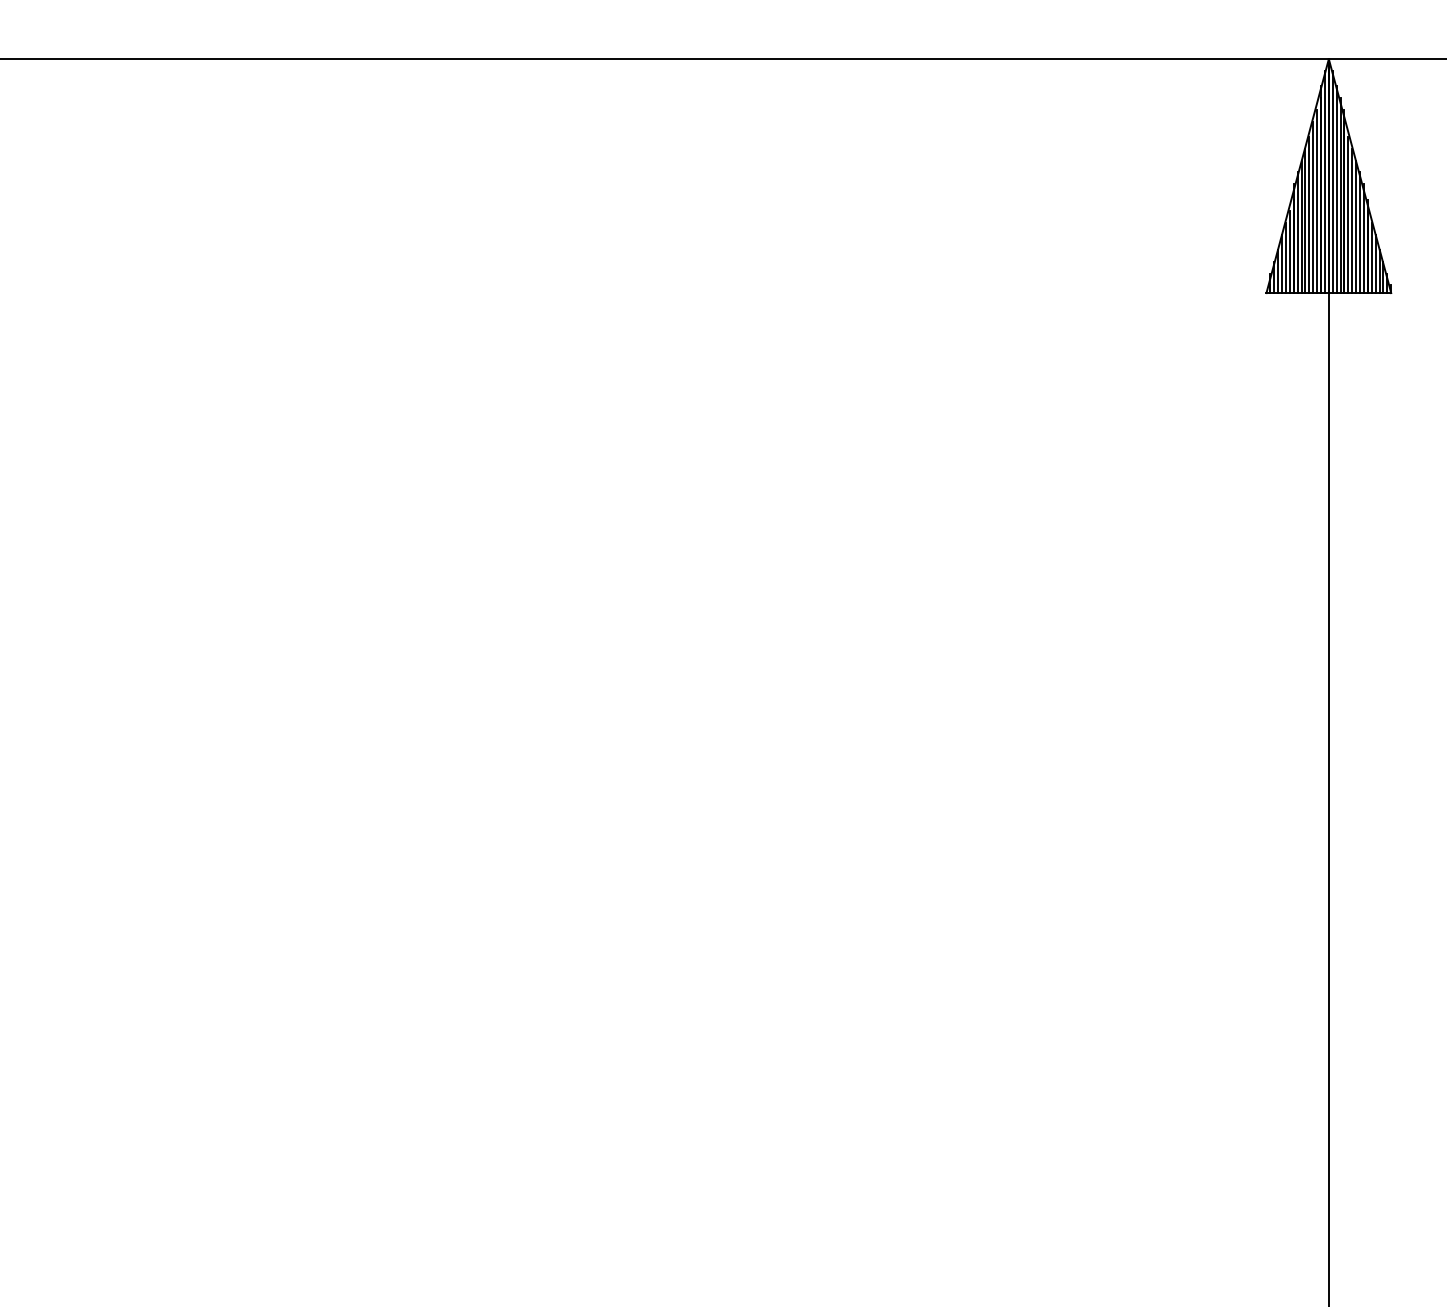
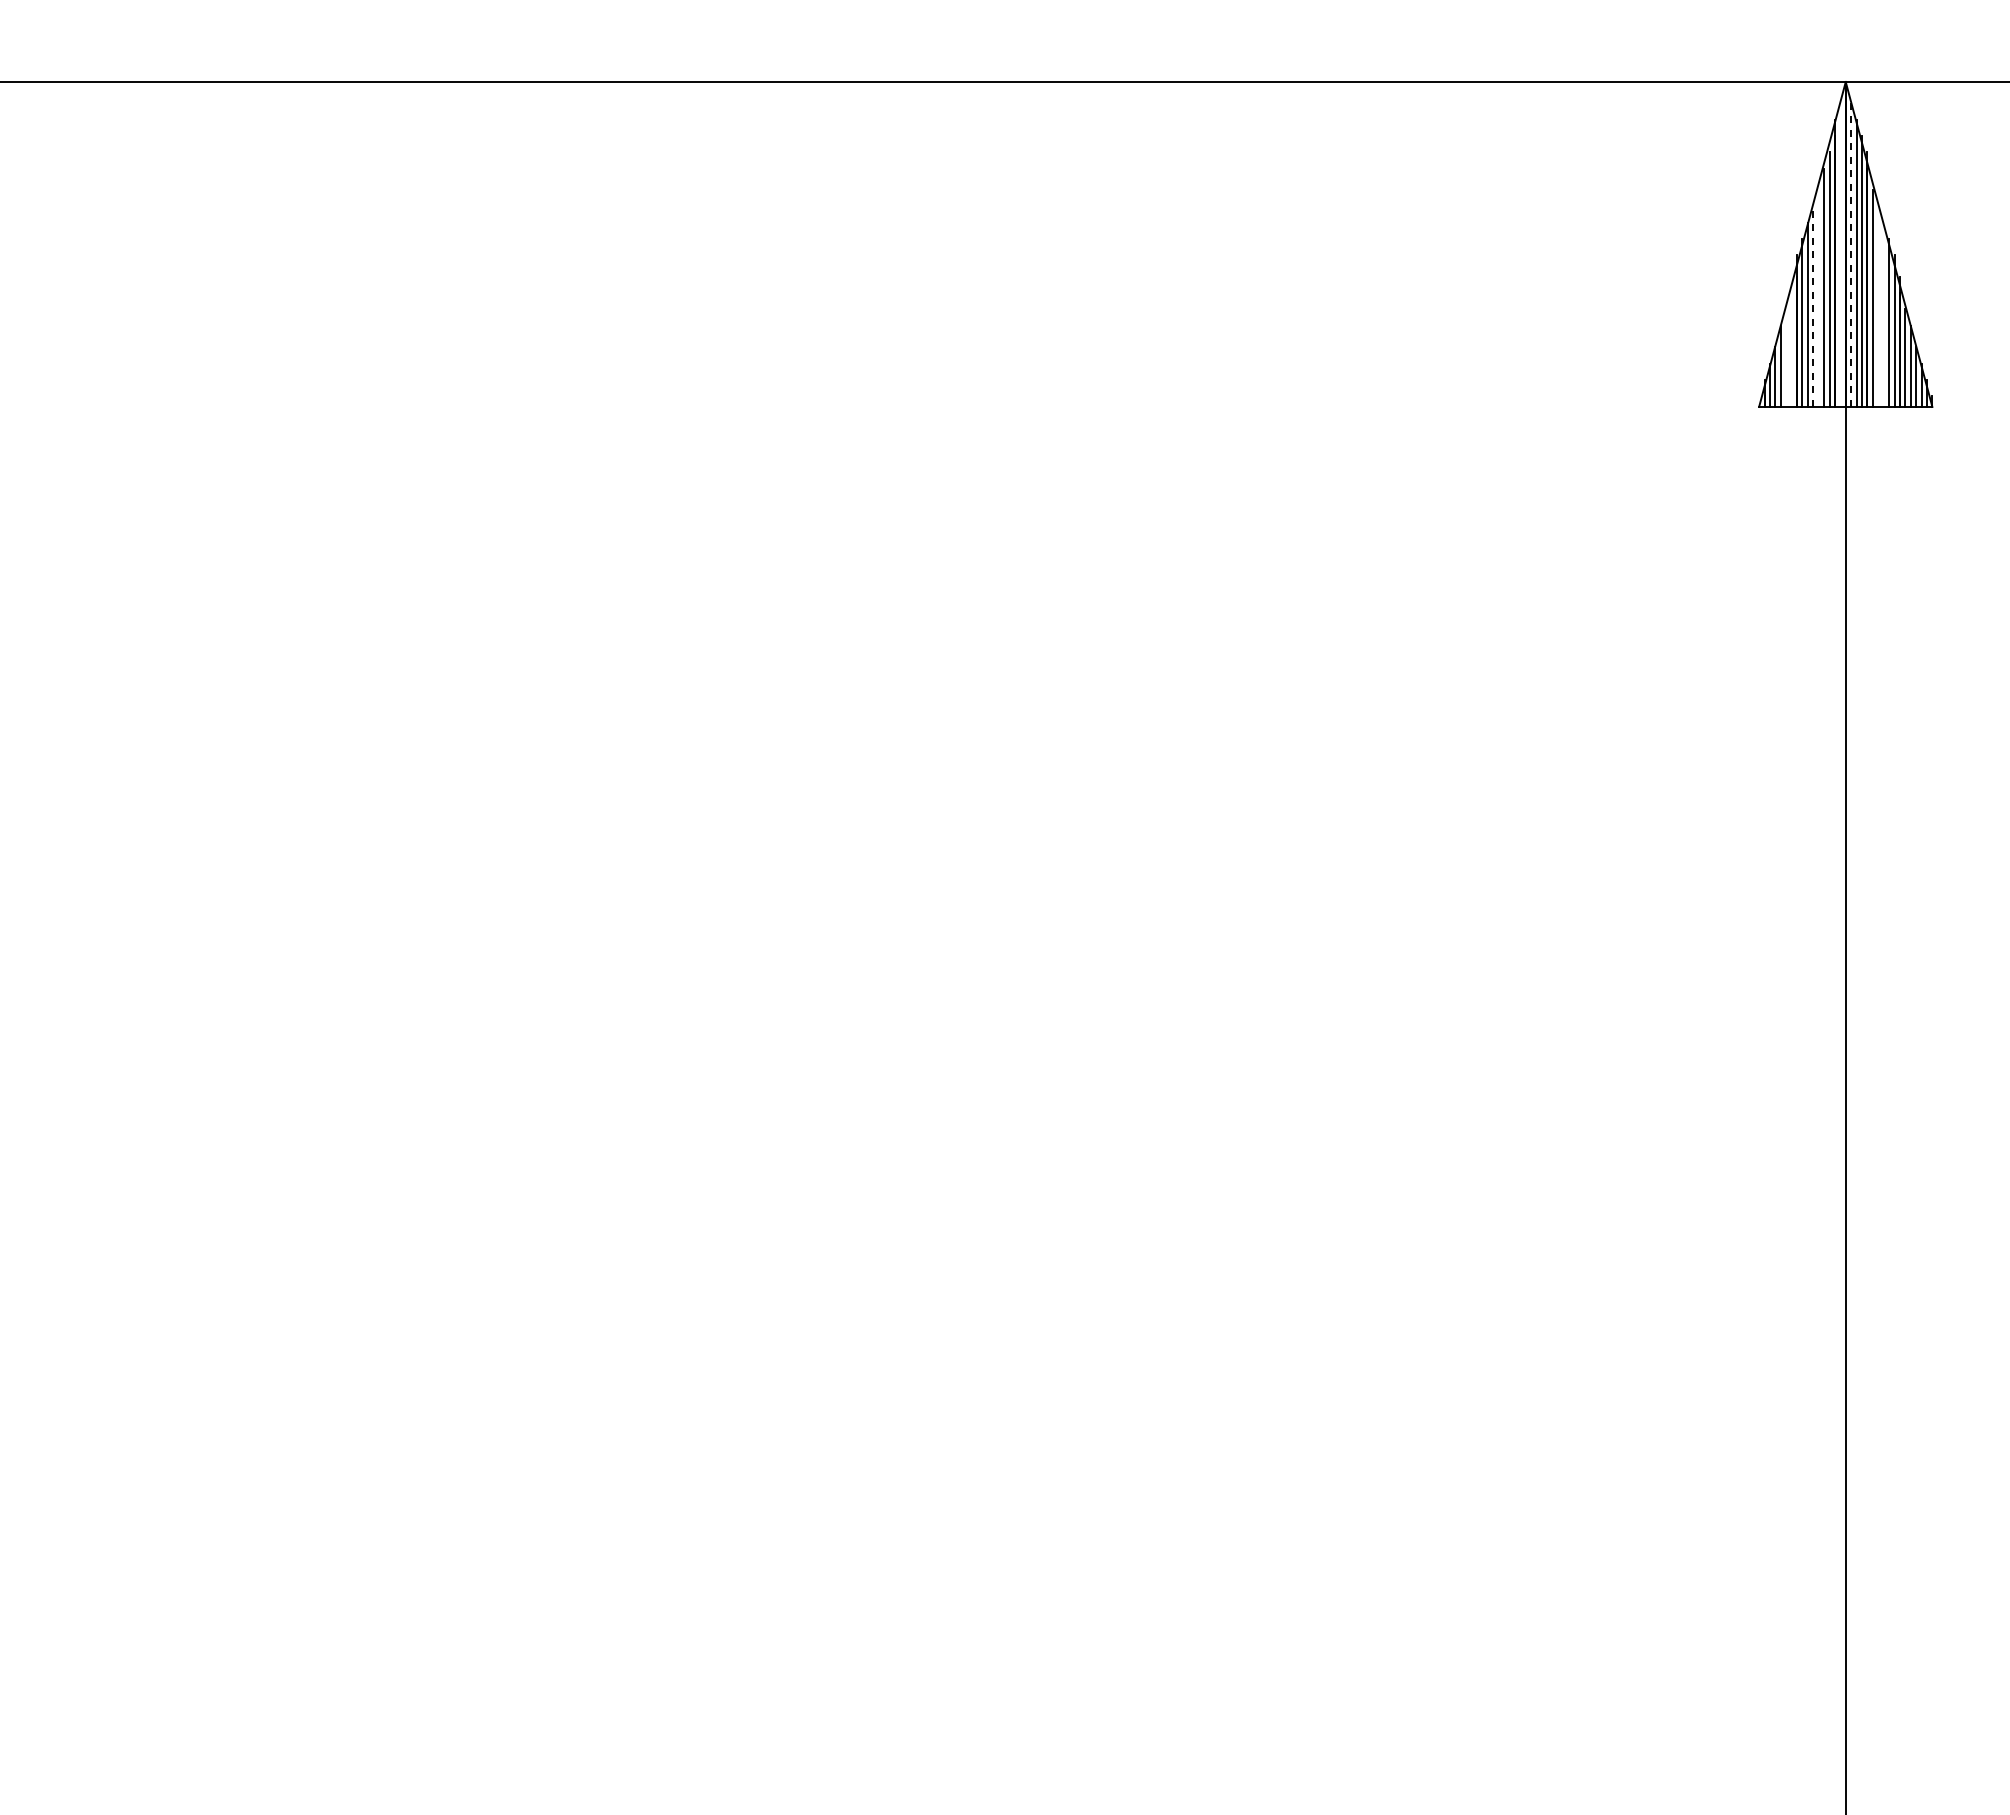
line: (1325, 181) -> (1840, 252), removed
line: (1332, 181) -> (1851, 252), solid -> dashed
line: (1309, 215) -> (1818, 298), removed
line: (1305, 220) -> (1813, 306), solid -> dashed
line: (1352, 220) -> (1878, 306), removed
line: (1356, 226) -> (1883, 314), removed
line: (1289, 251) -> (1791, 349), removed
line: (1286, 257) -> (1786, 357), removed

